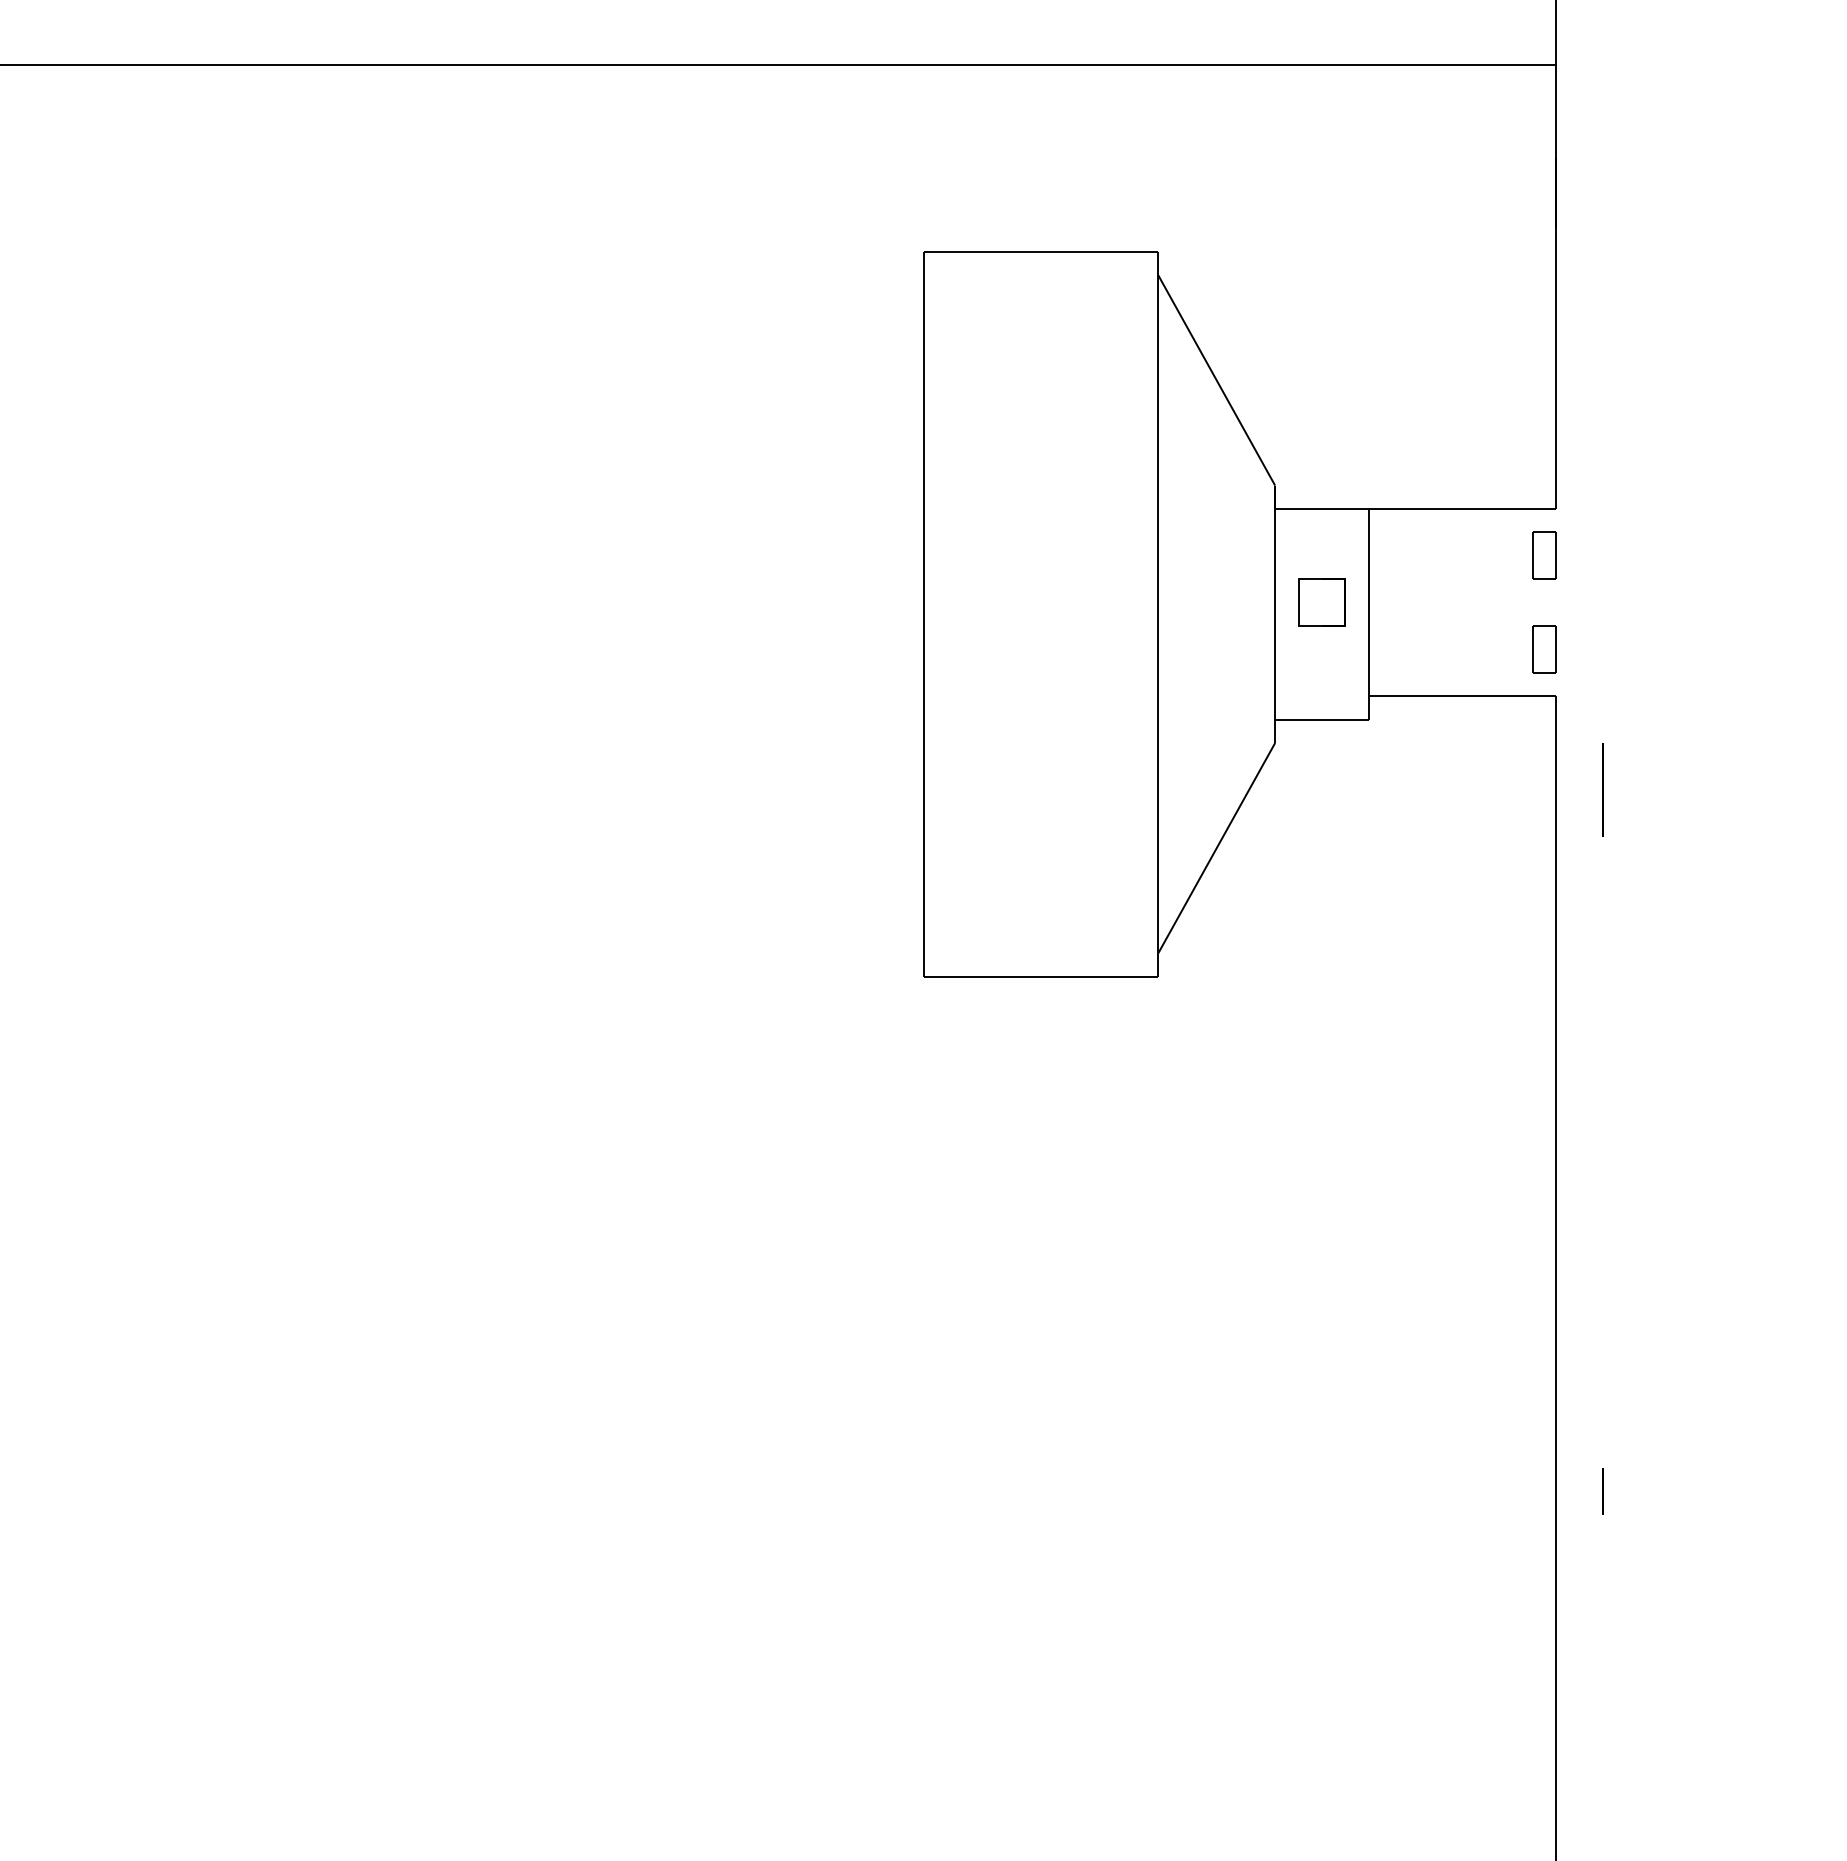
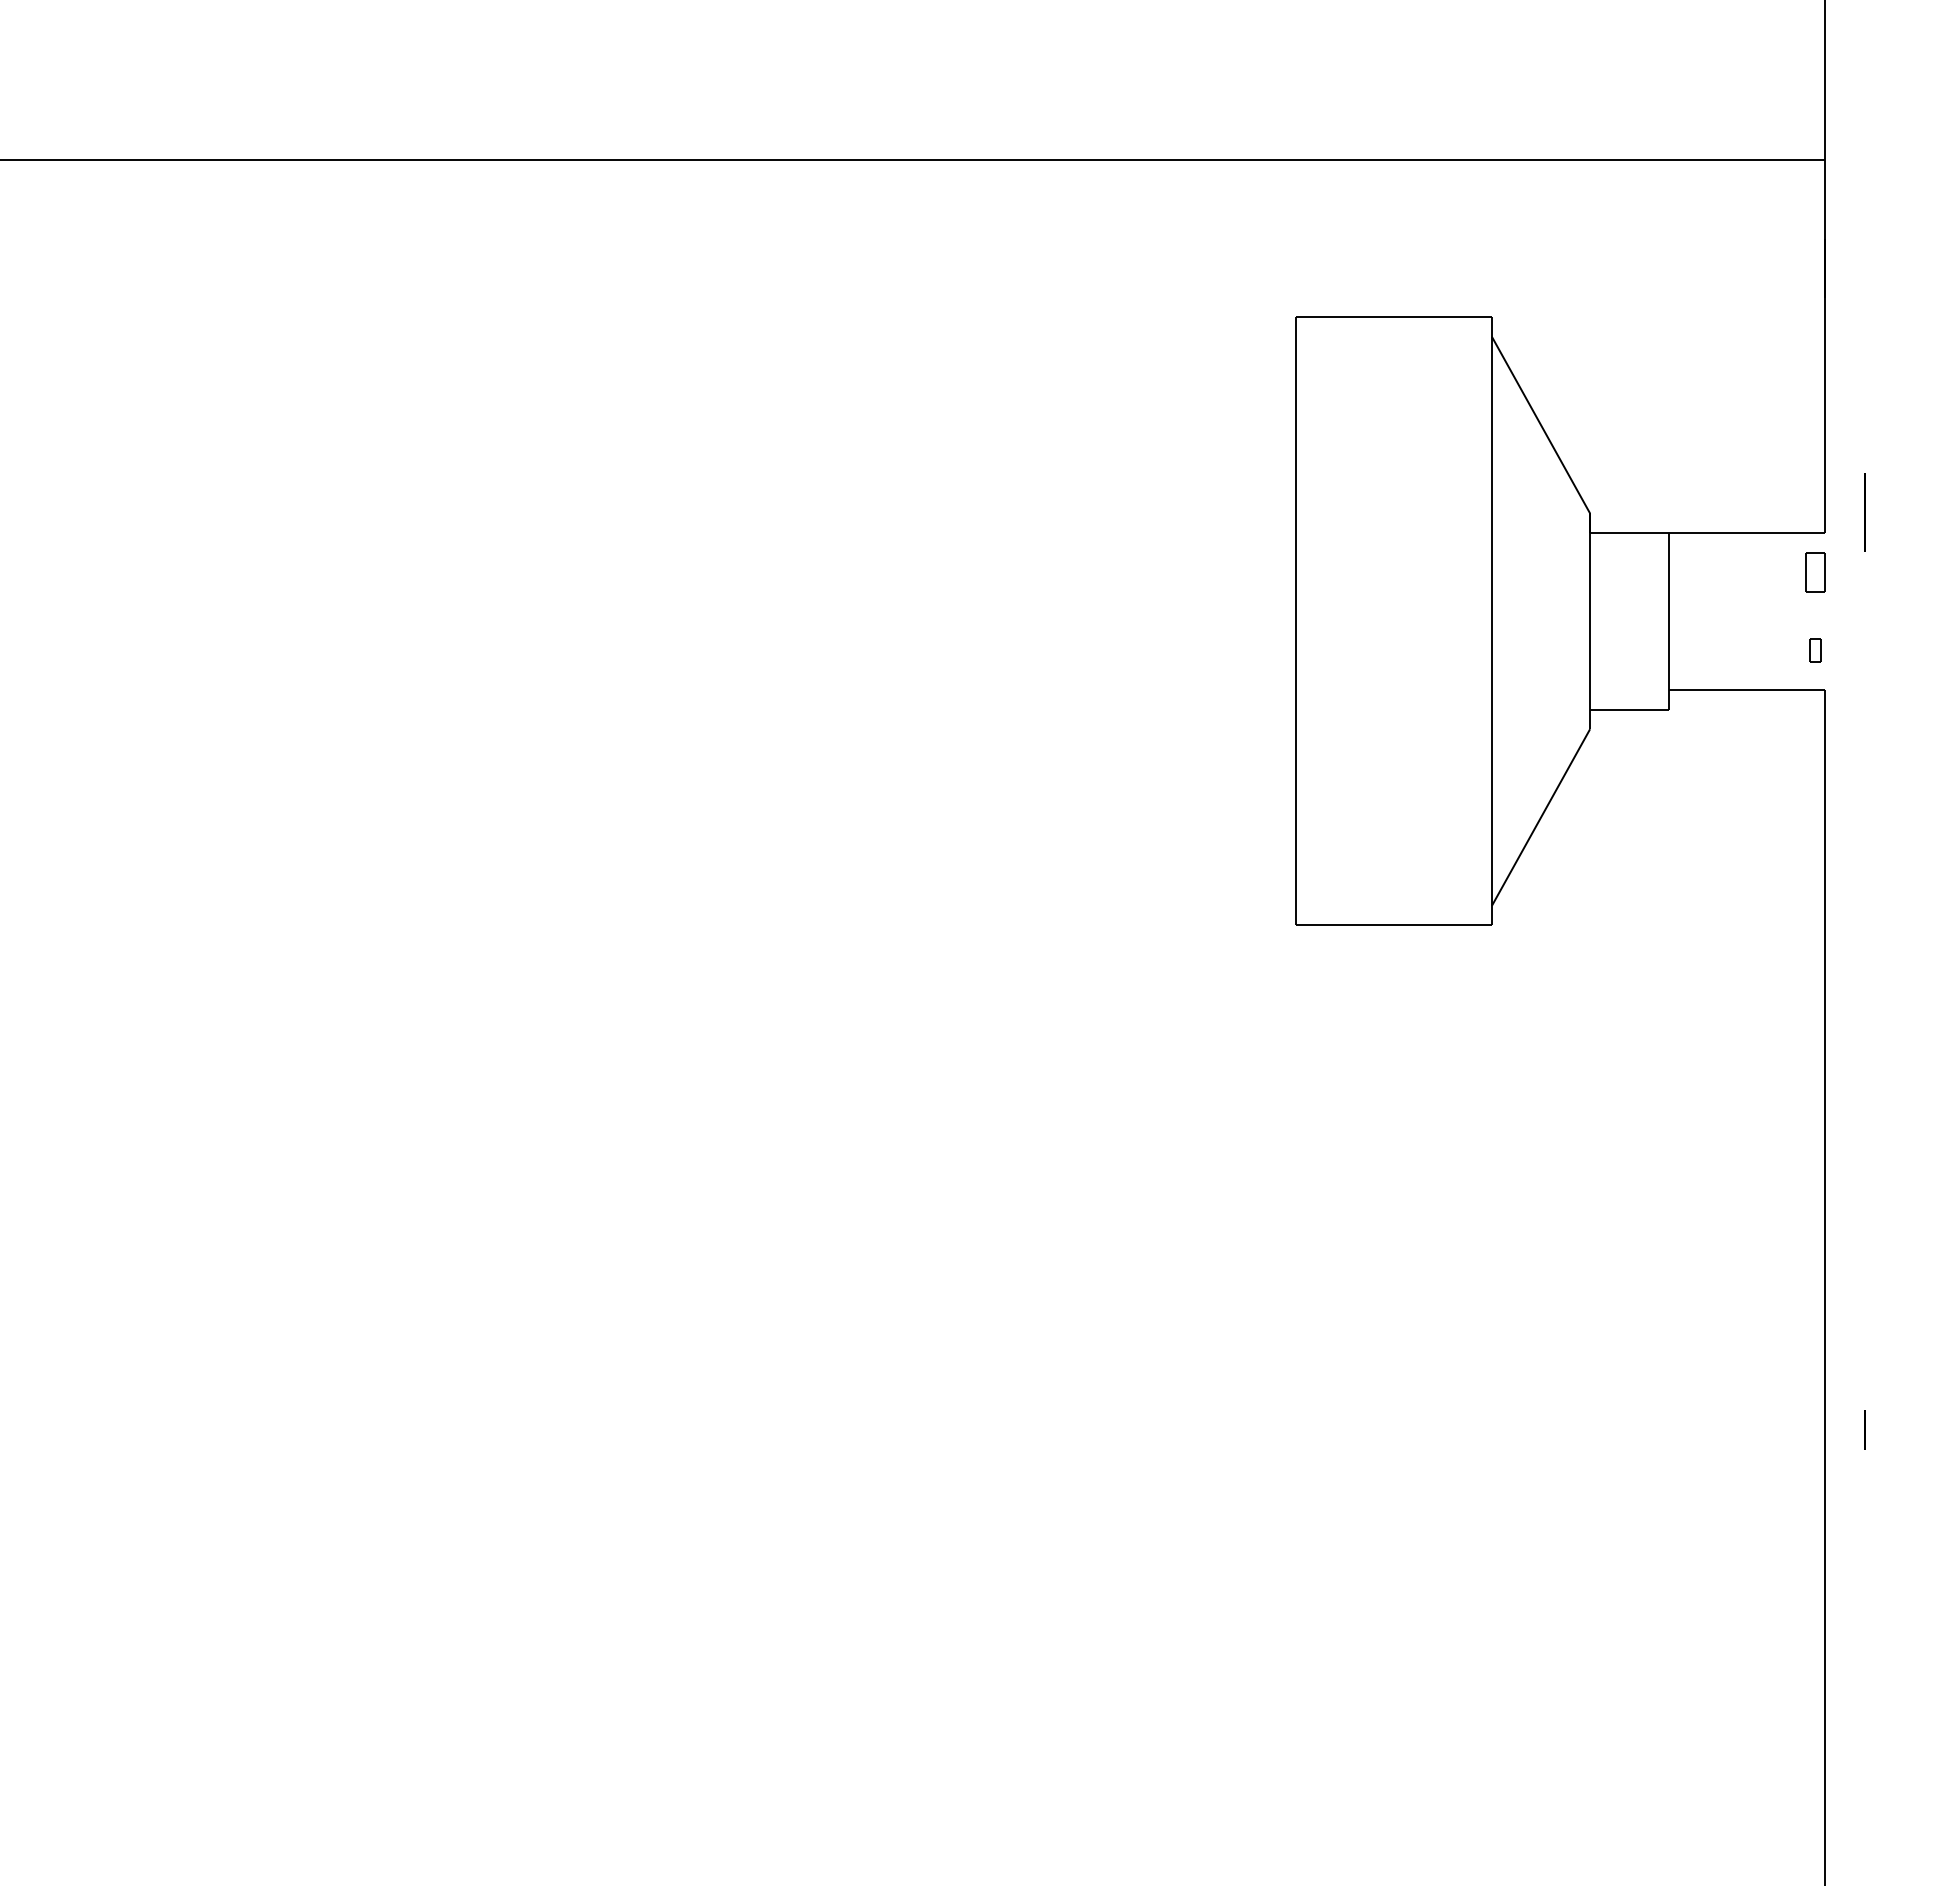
part: (1322, 602) -> (1629, 611), removed
part: (1544, 649) -> (1815, 650), size x0.6
line: (1602, 789) -> (1864, 512), moved
line: (1602, 1491) -> (1864, 1429), moved

